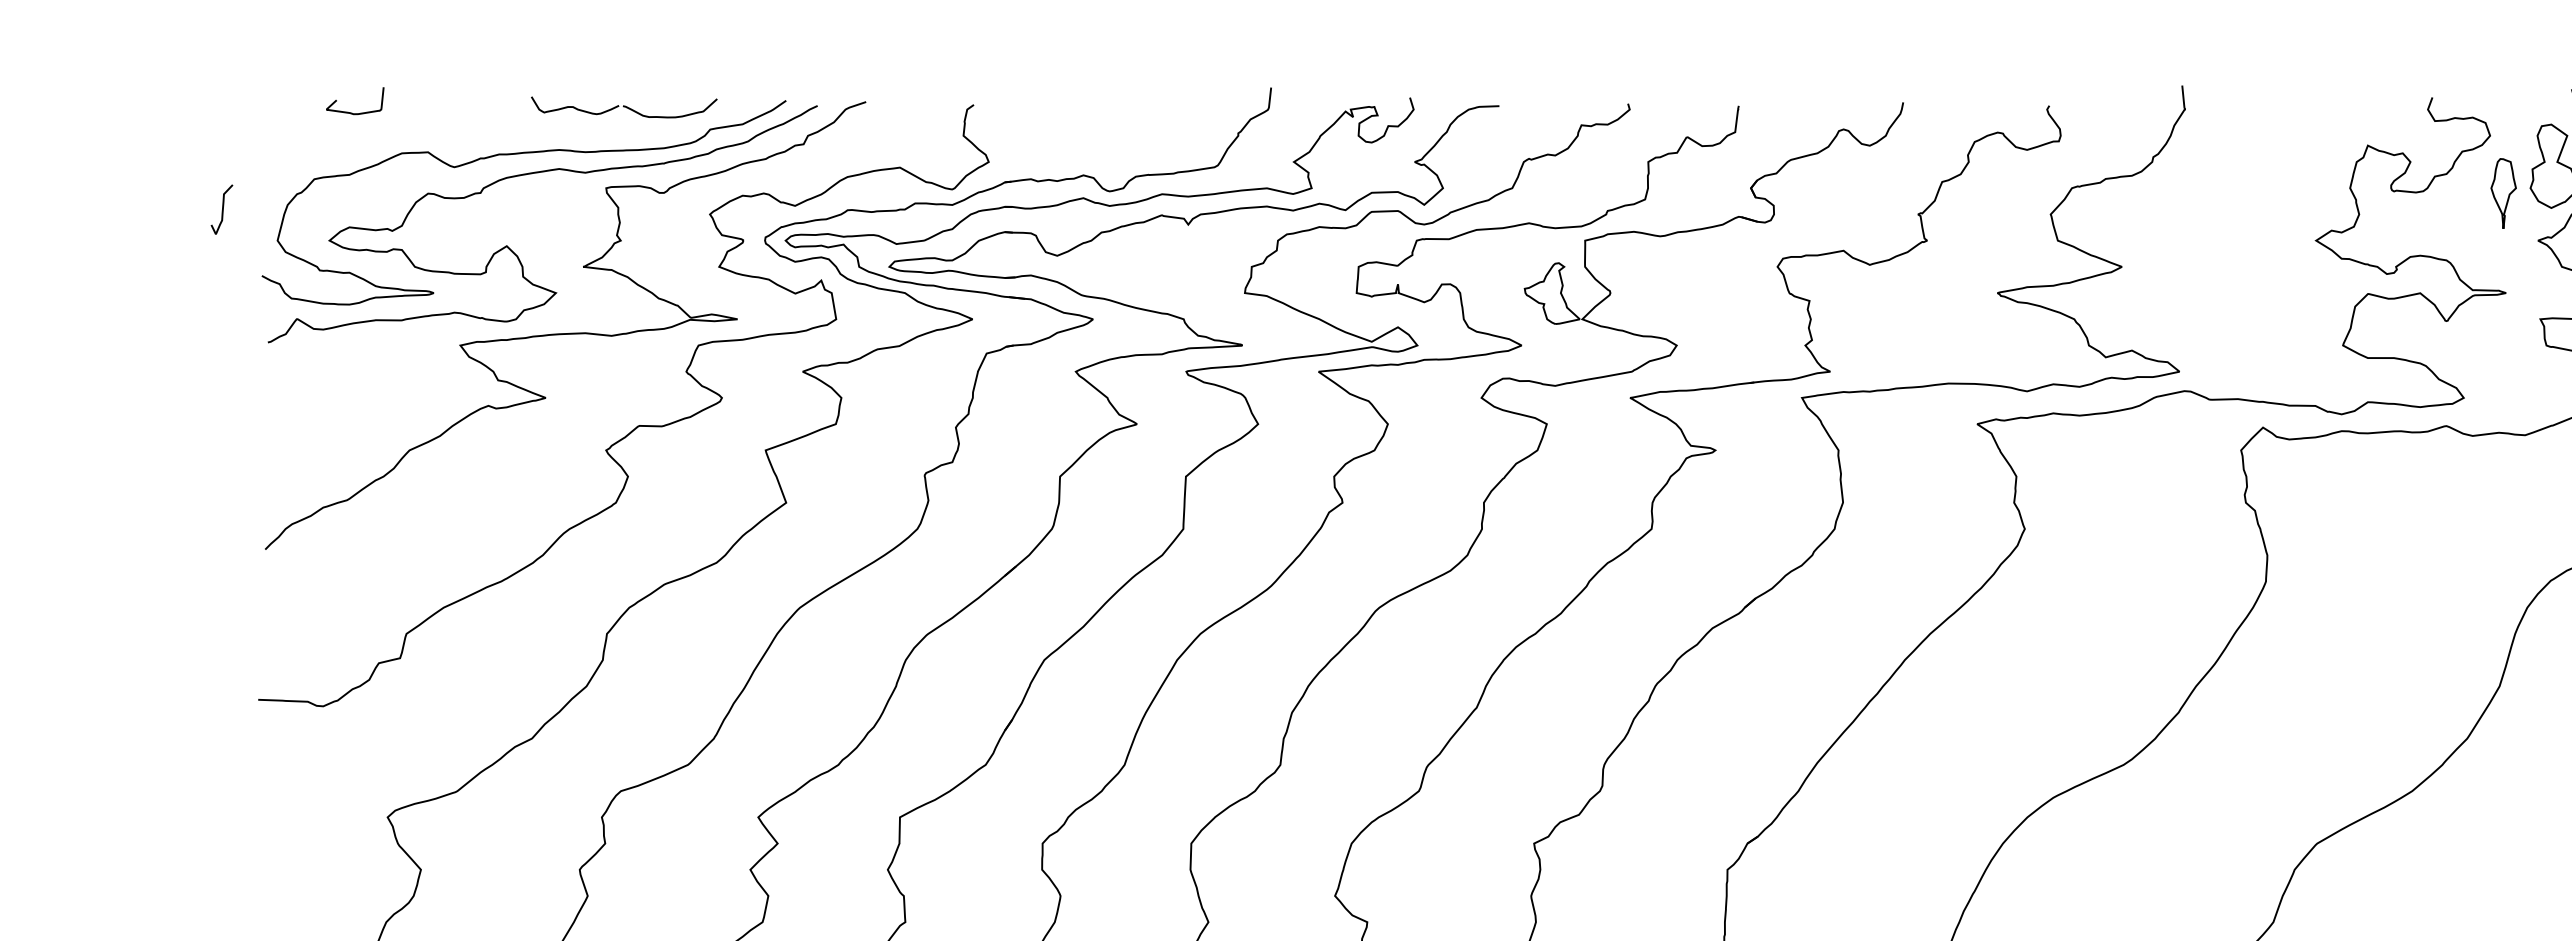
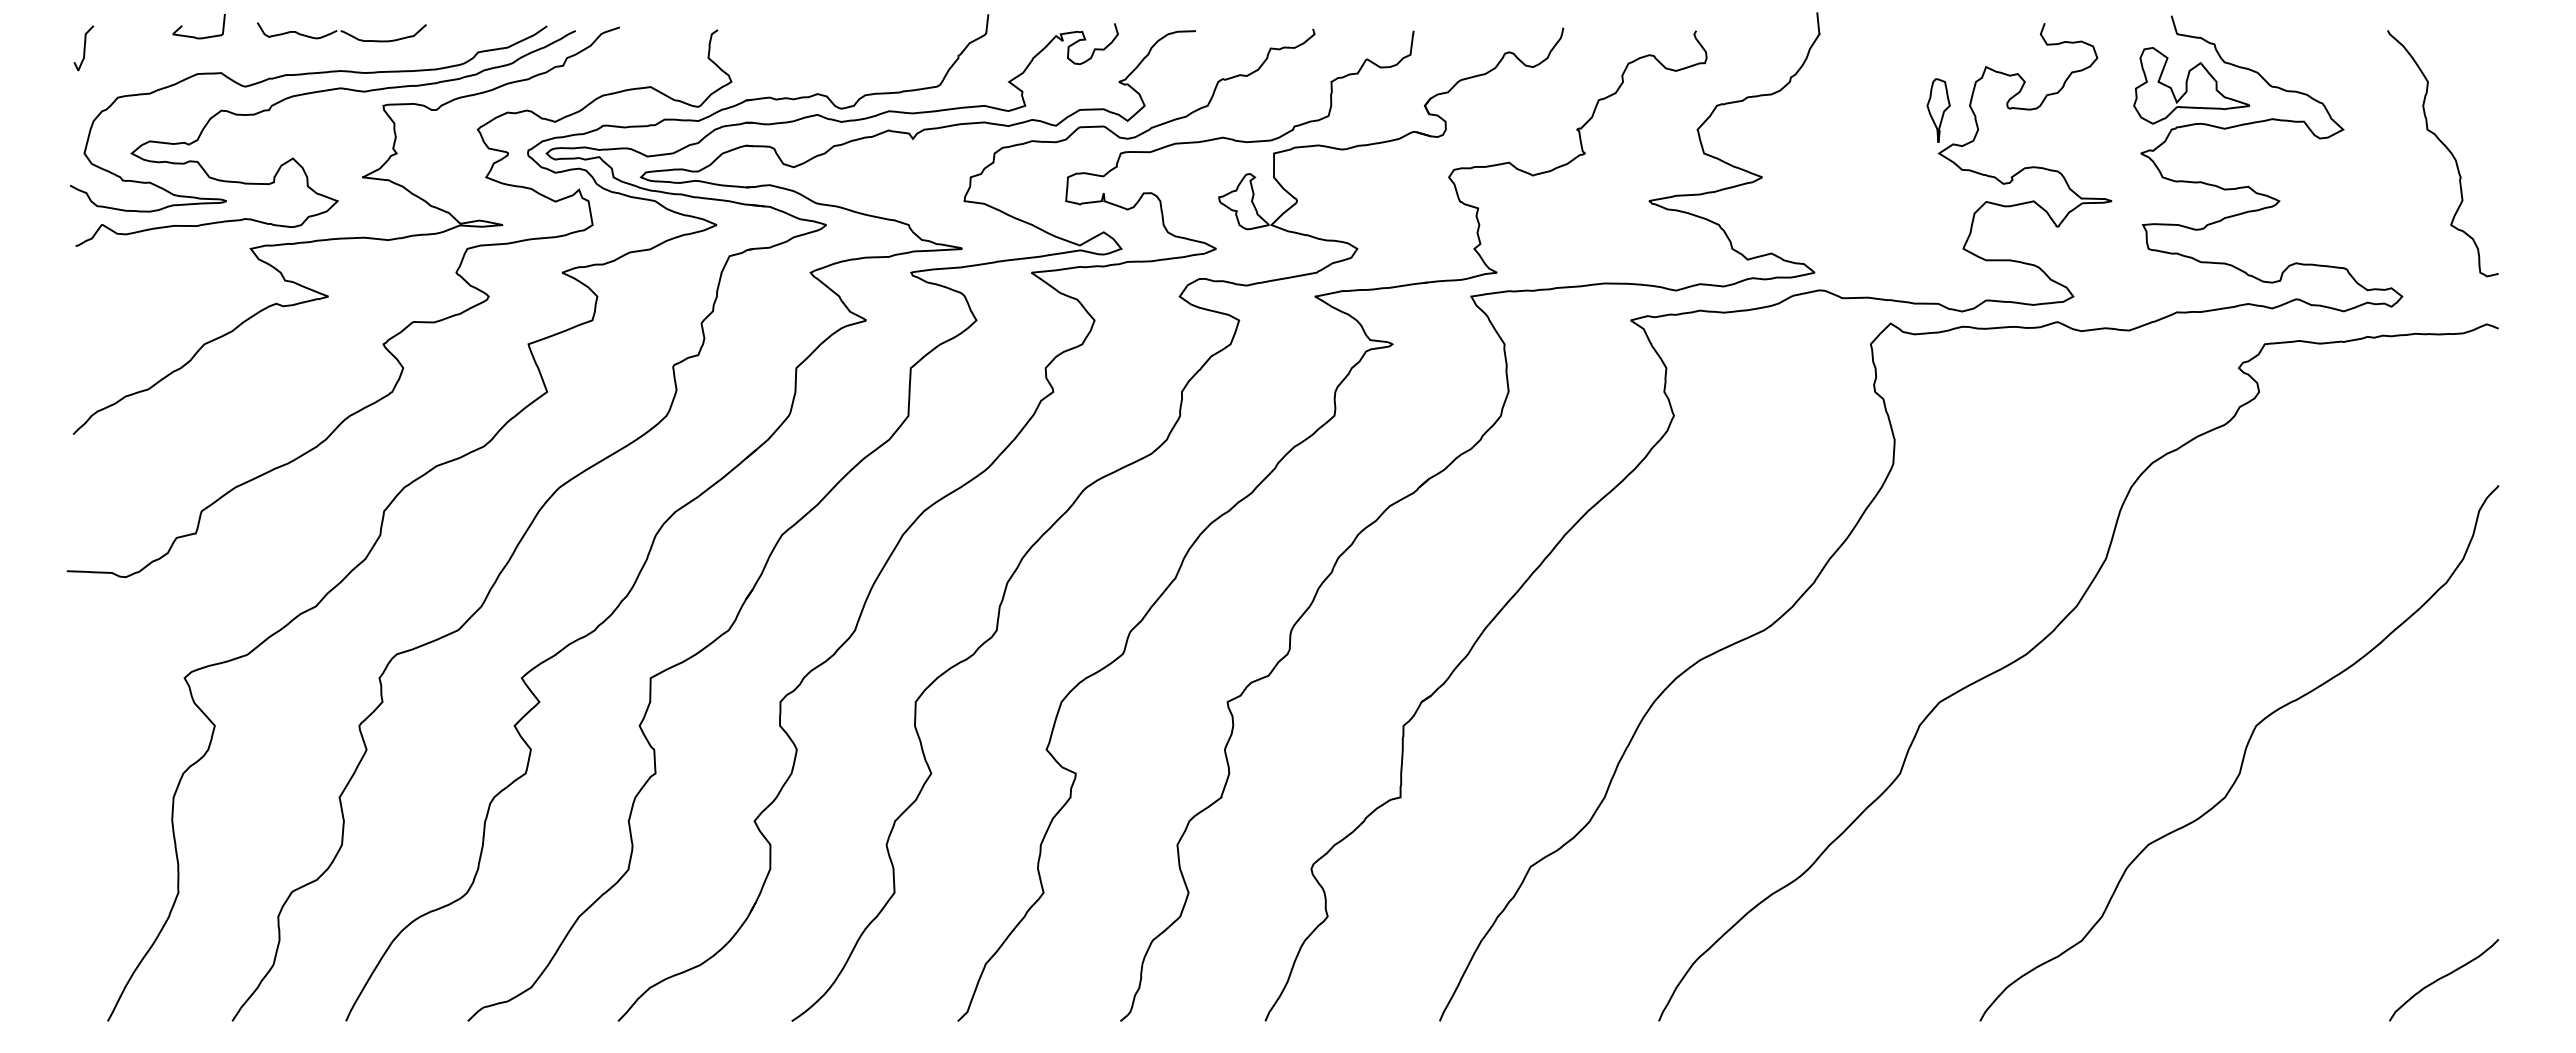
part: (623, 107) -> (341, 32), moved
curve: (351, 112) -> (195, 36), moved
part: (2503, 193) -> (1938, 110), moved
curve: (221, 208) -> (83, 47), moved

